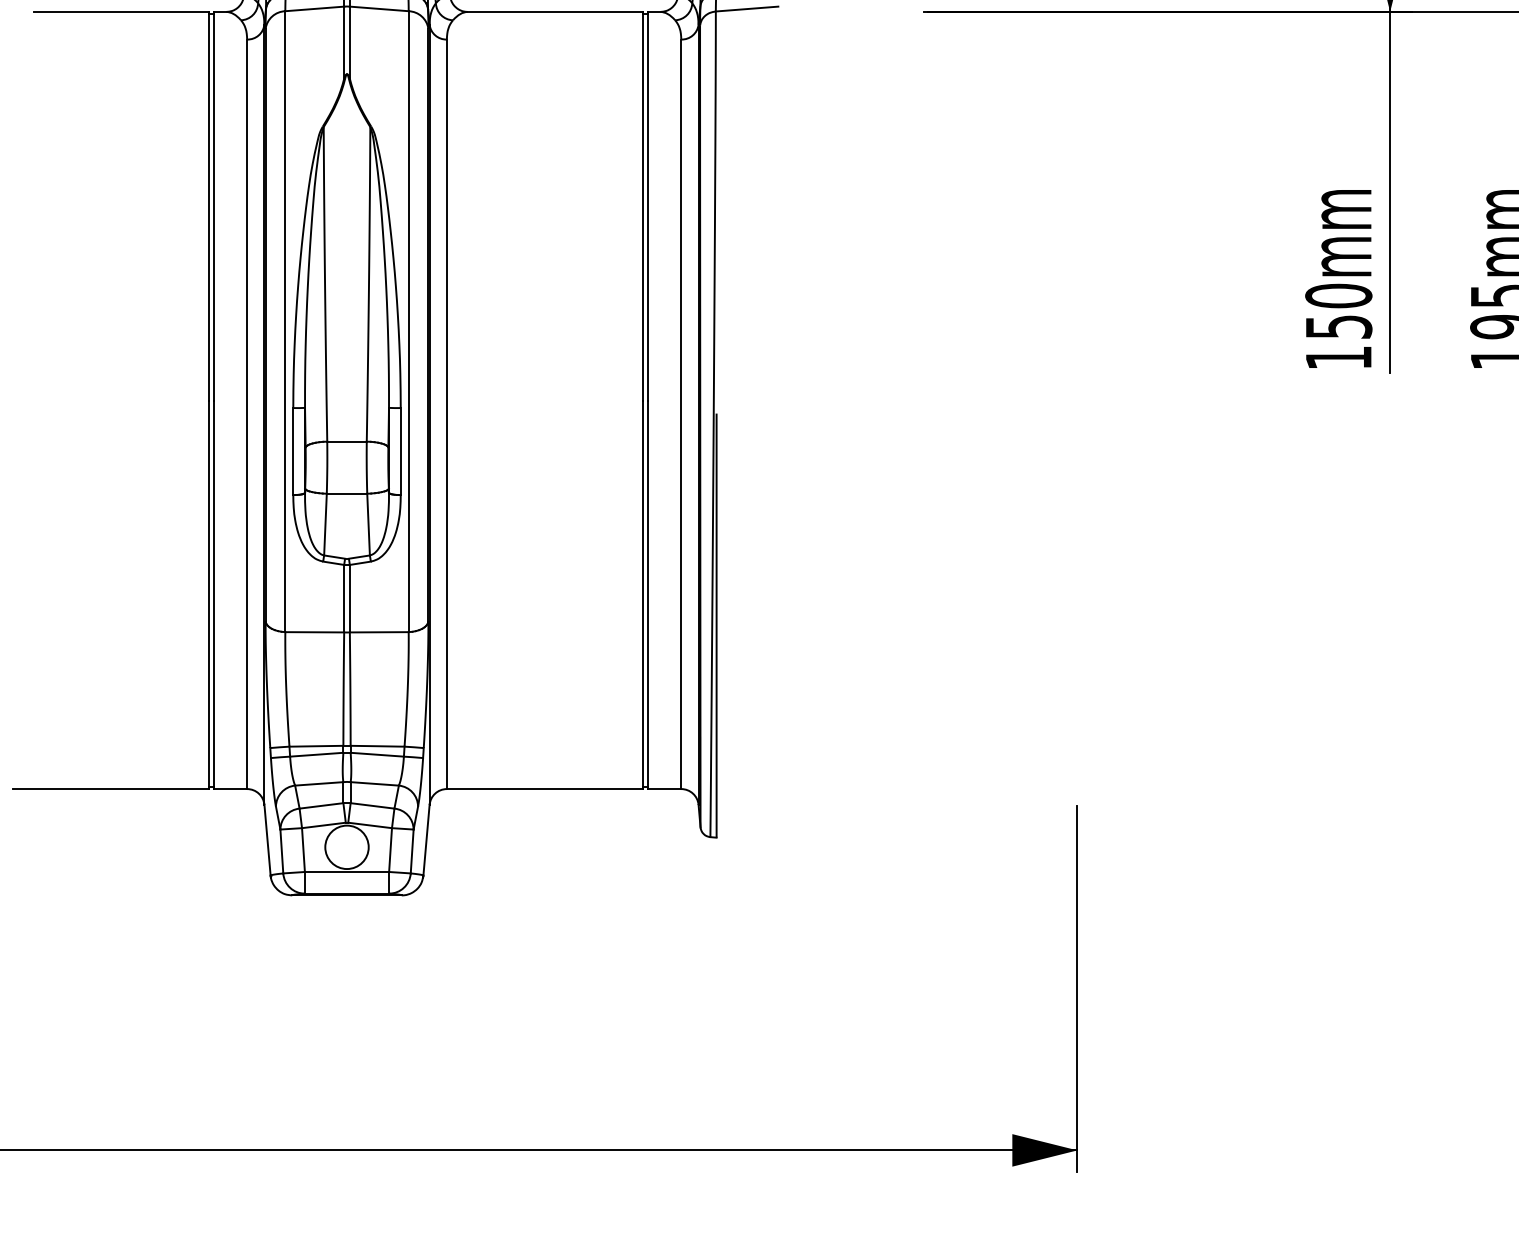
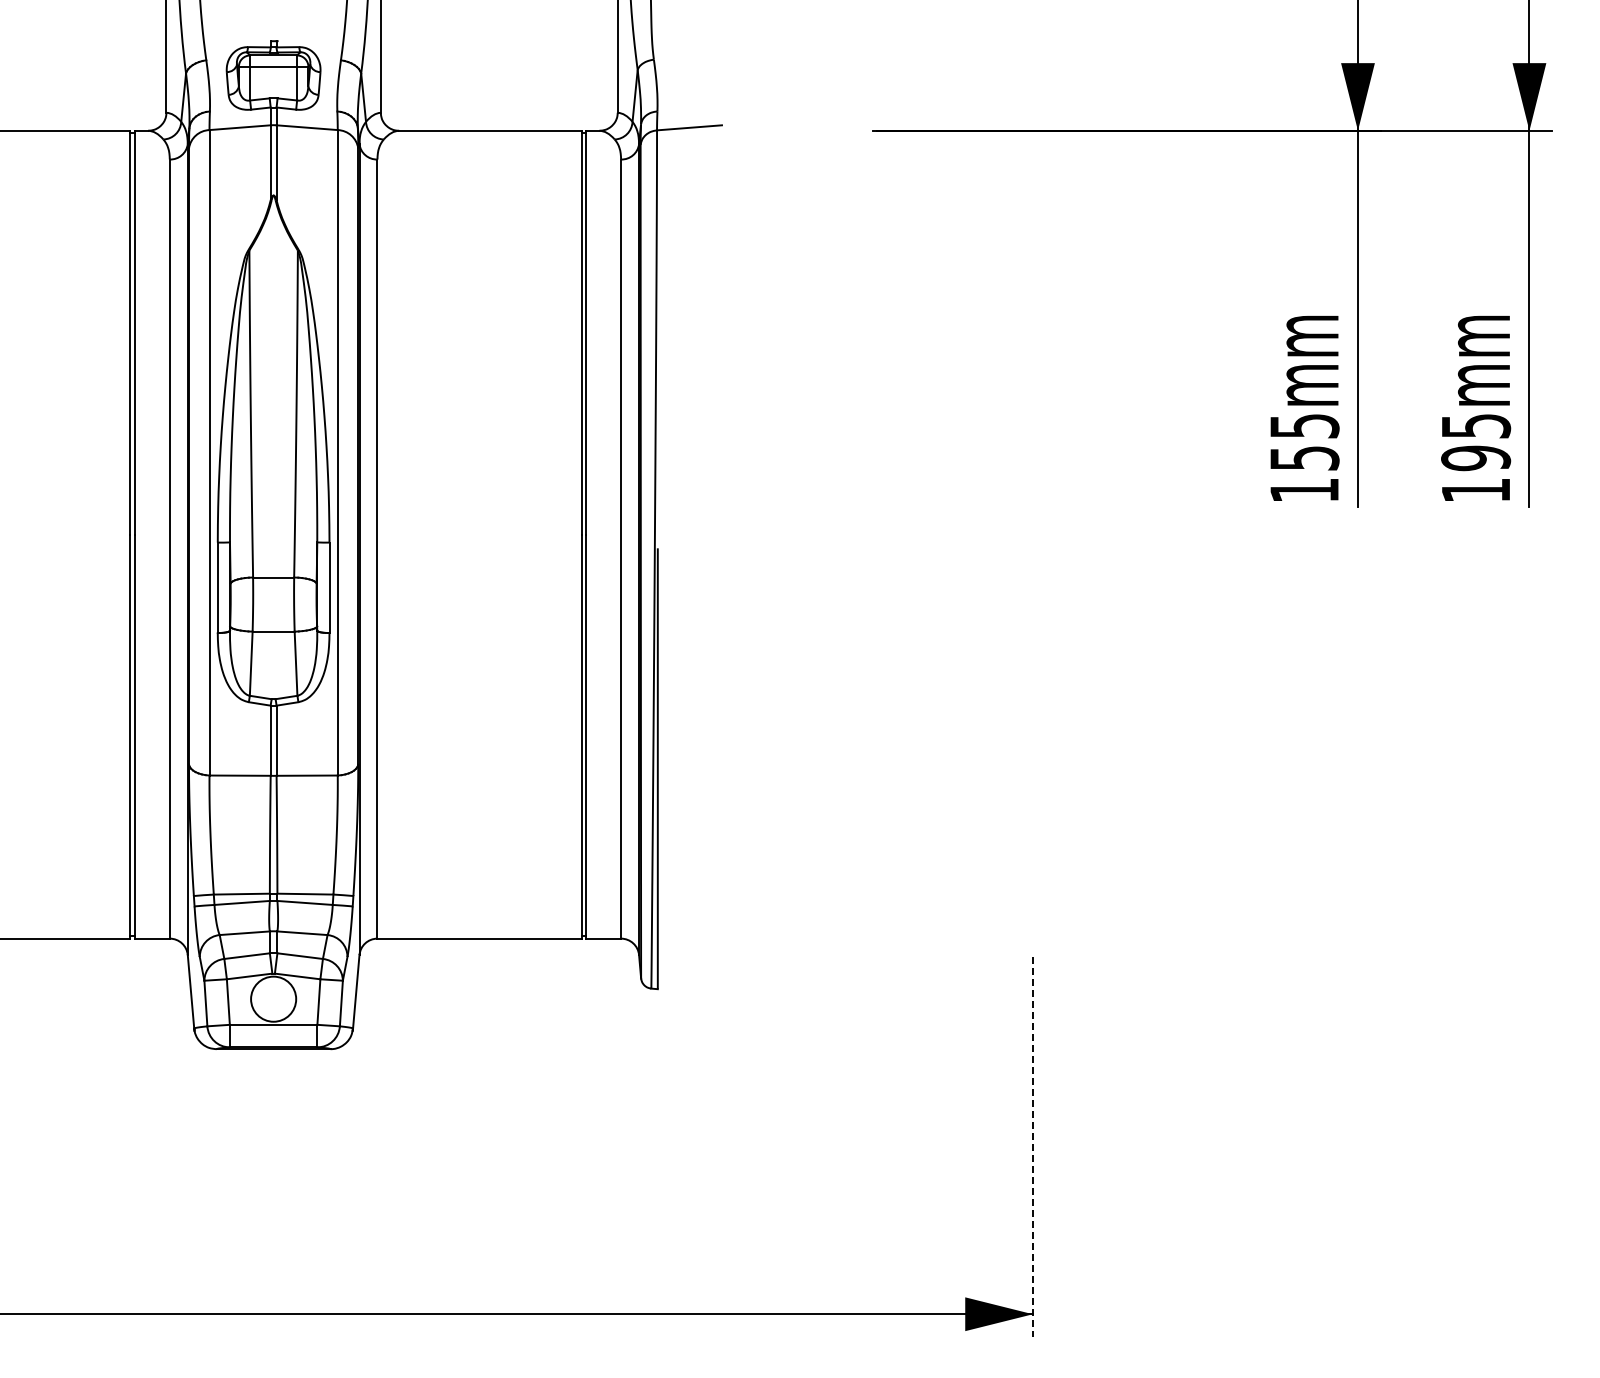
text: (1338, 295) -> (1304, 425), 150mm -> 155mm
line: (1077, 989) -> (1032, 1147), solid -> dashed

